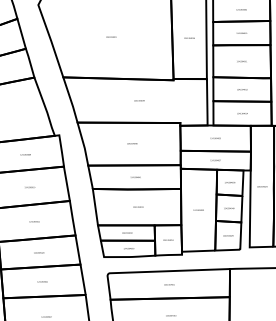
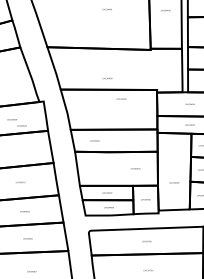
text: (111, 36) -> (107, 8), moved
text: (139, 100) -> (107, 78), moved
text: (132, 143) -> (121, 98), moved
text: (135, 176) -> (94, 140), moved
text: (30, 187) -> (22, 126), moved
text: (138, 206) -> (135, 168), moved
text: (198, 209) -> (174, 182), moved

